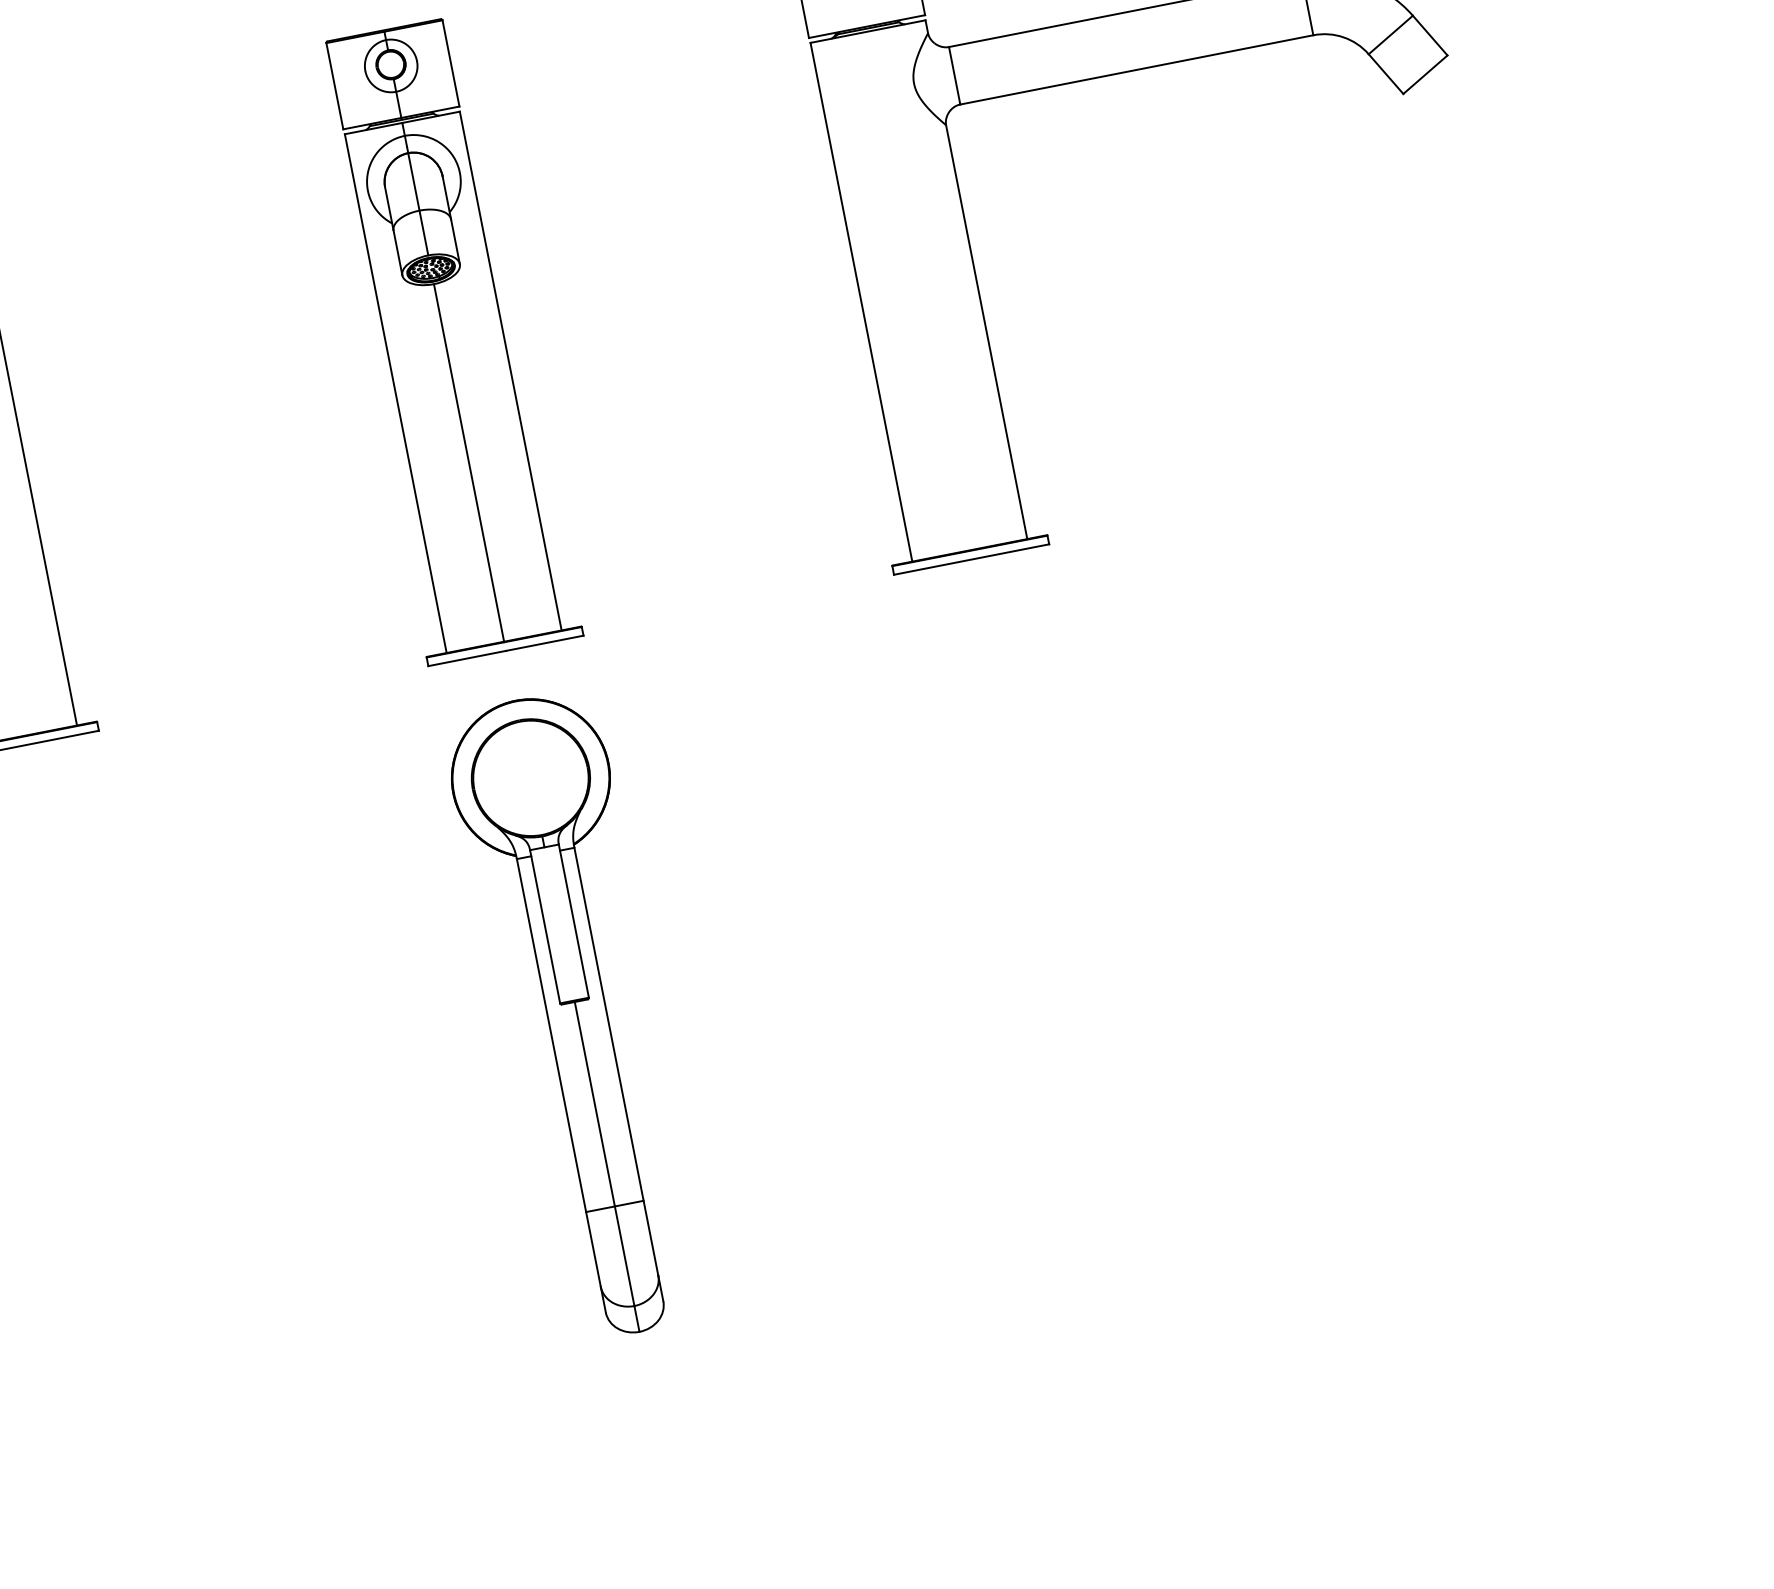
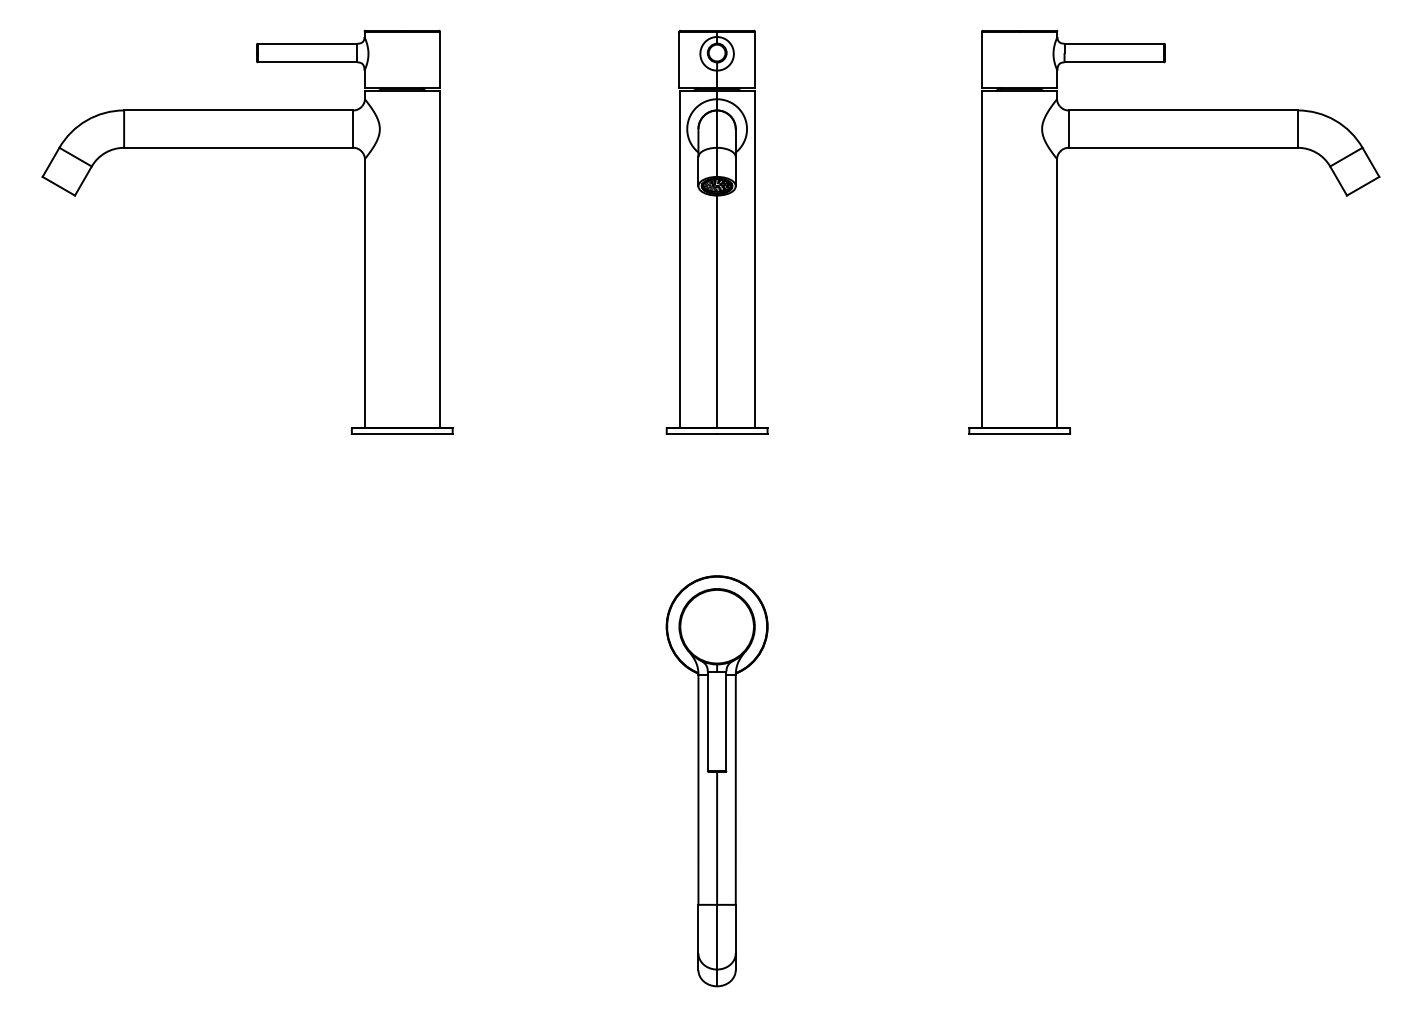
part: (576, 1016) -> (716, 781), moved

